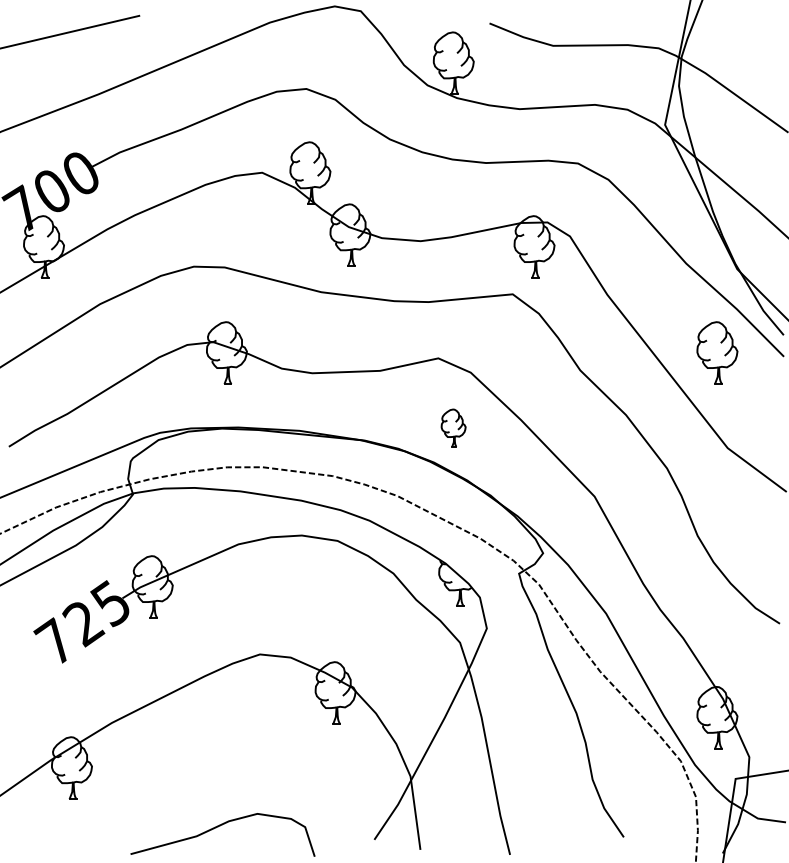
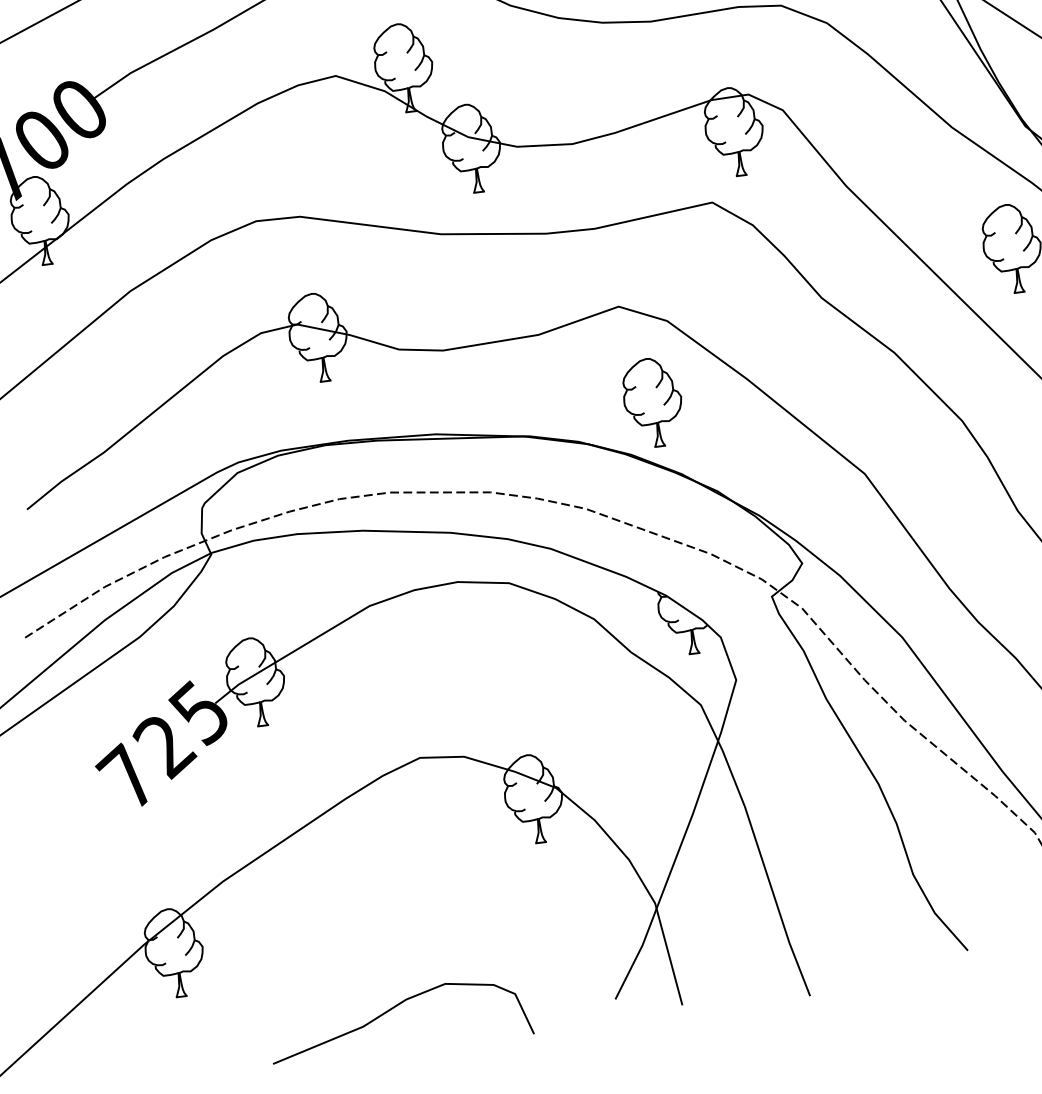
part: (453, 427) -> (652, 401), size x1.67

